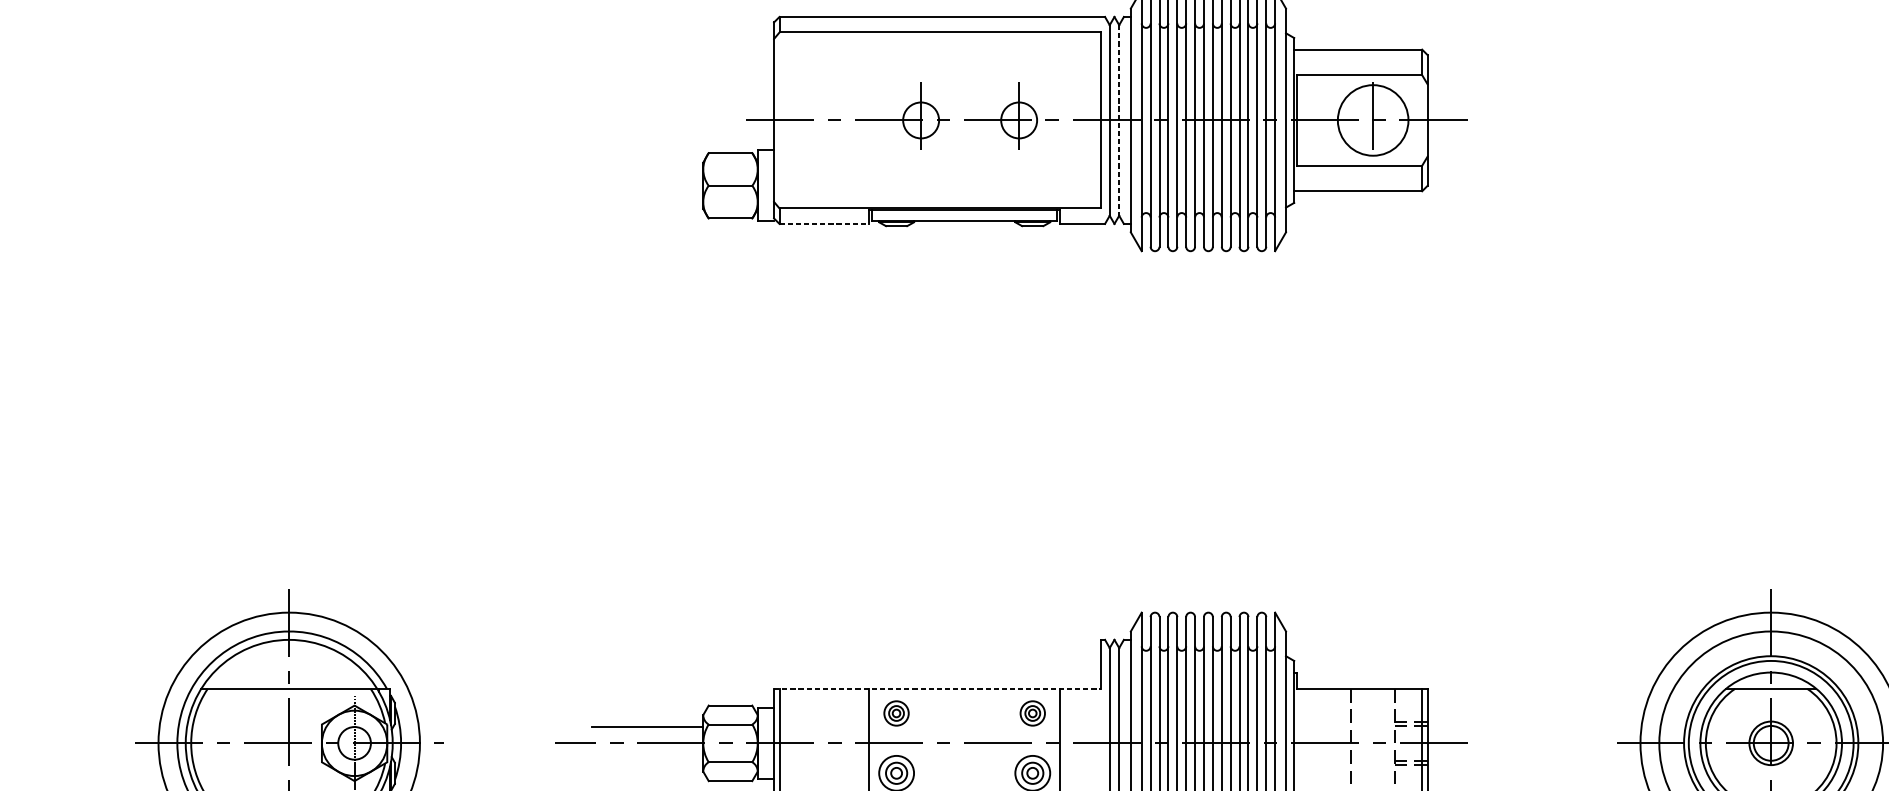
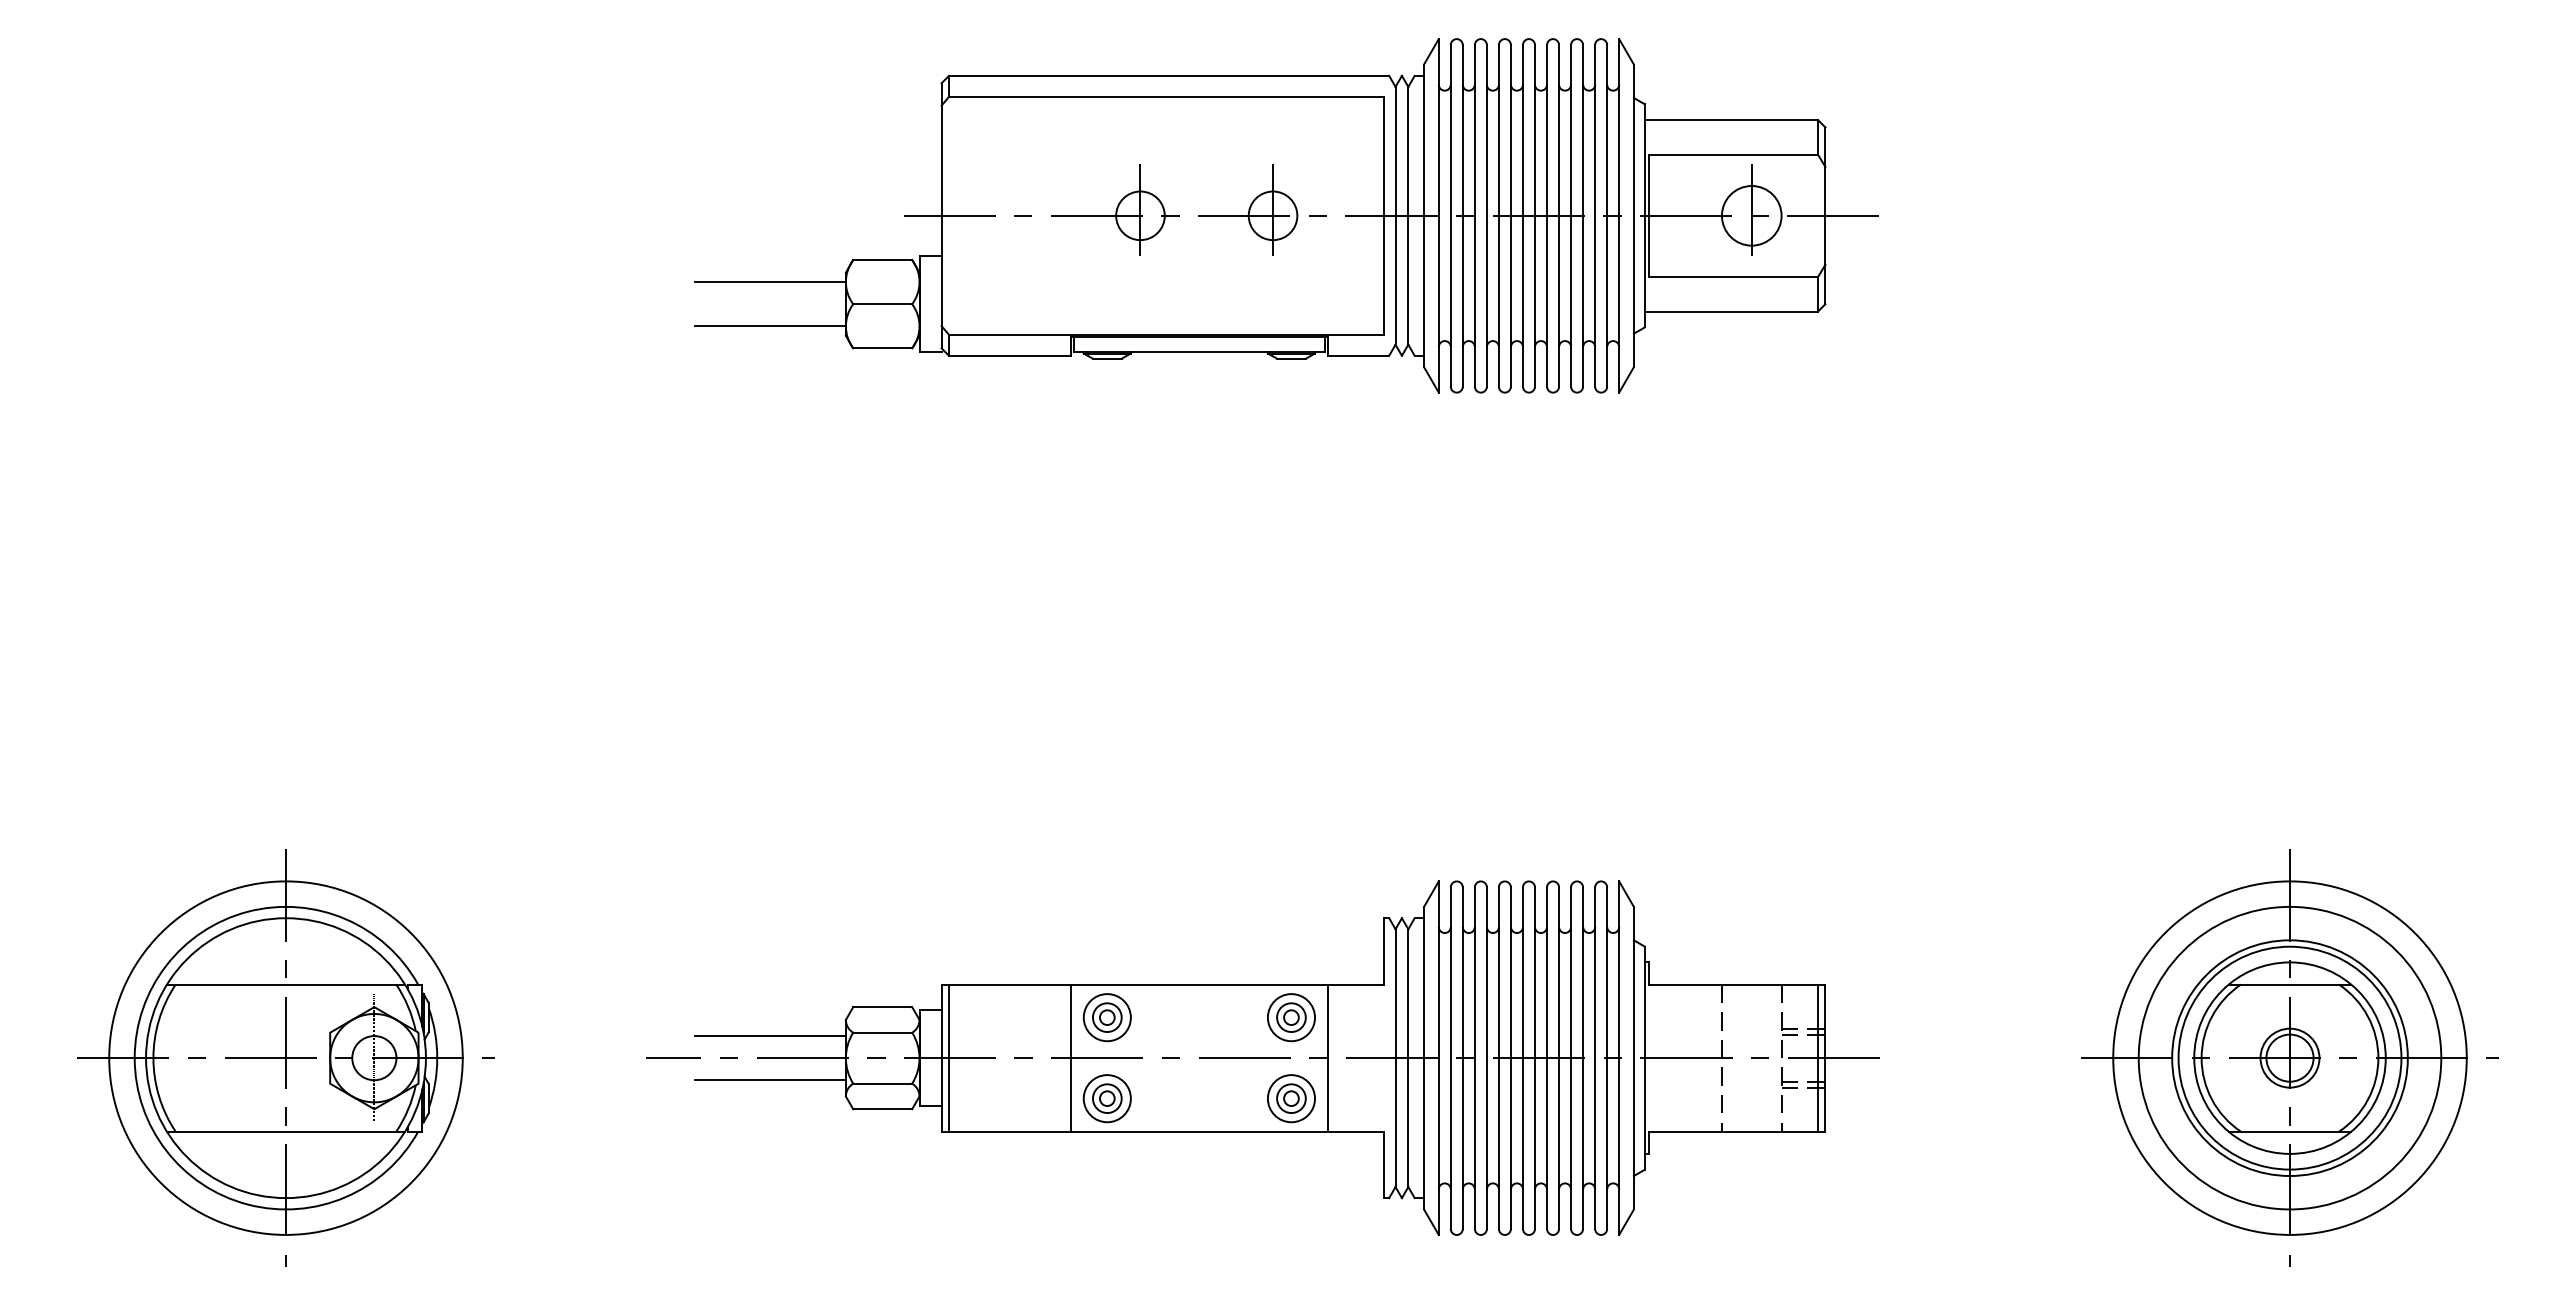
line: (1119, 120) -> (1408, 215), dashed -> solid
circle: (1372, 120) -> (1751, 215), size x0.62
line: (646, 169) -> (769, 282), added
line: (646, 202) -> (769, 326), added
line: (824, 223) -> (1009, 355), dashed -> solid
line: (937, 688) -> (1162, 984), dashed -> solid
part: (896, 713) -> (1106, 1017), size x1.43
part: (1032, 713) -> (1291, 1017), size x1.43
line: (646, 759) -> (769, 1080), added

